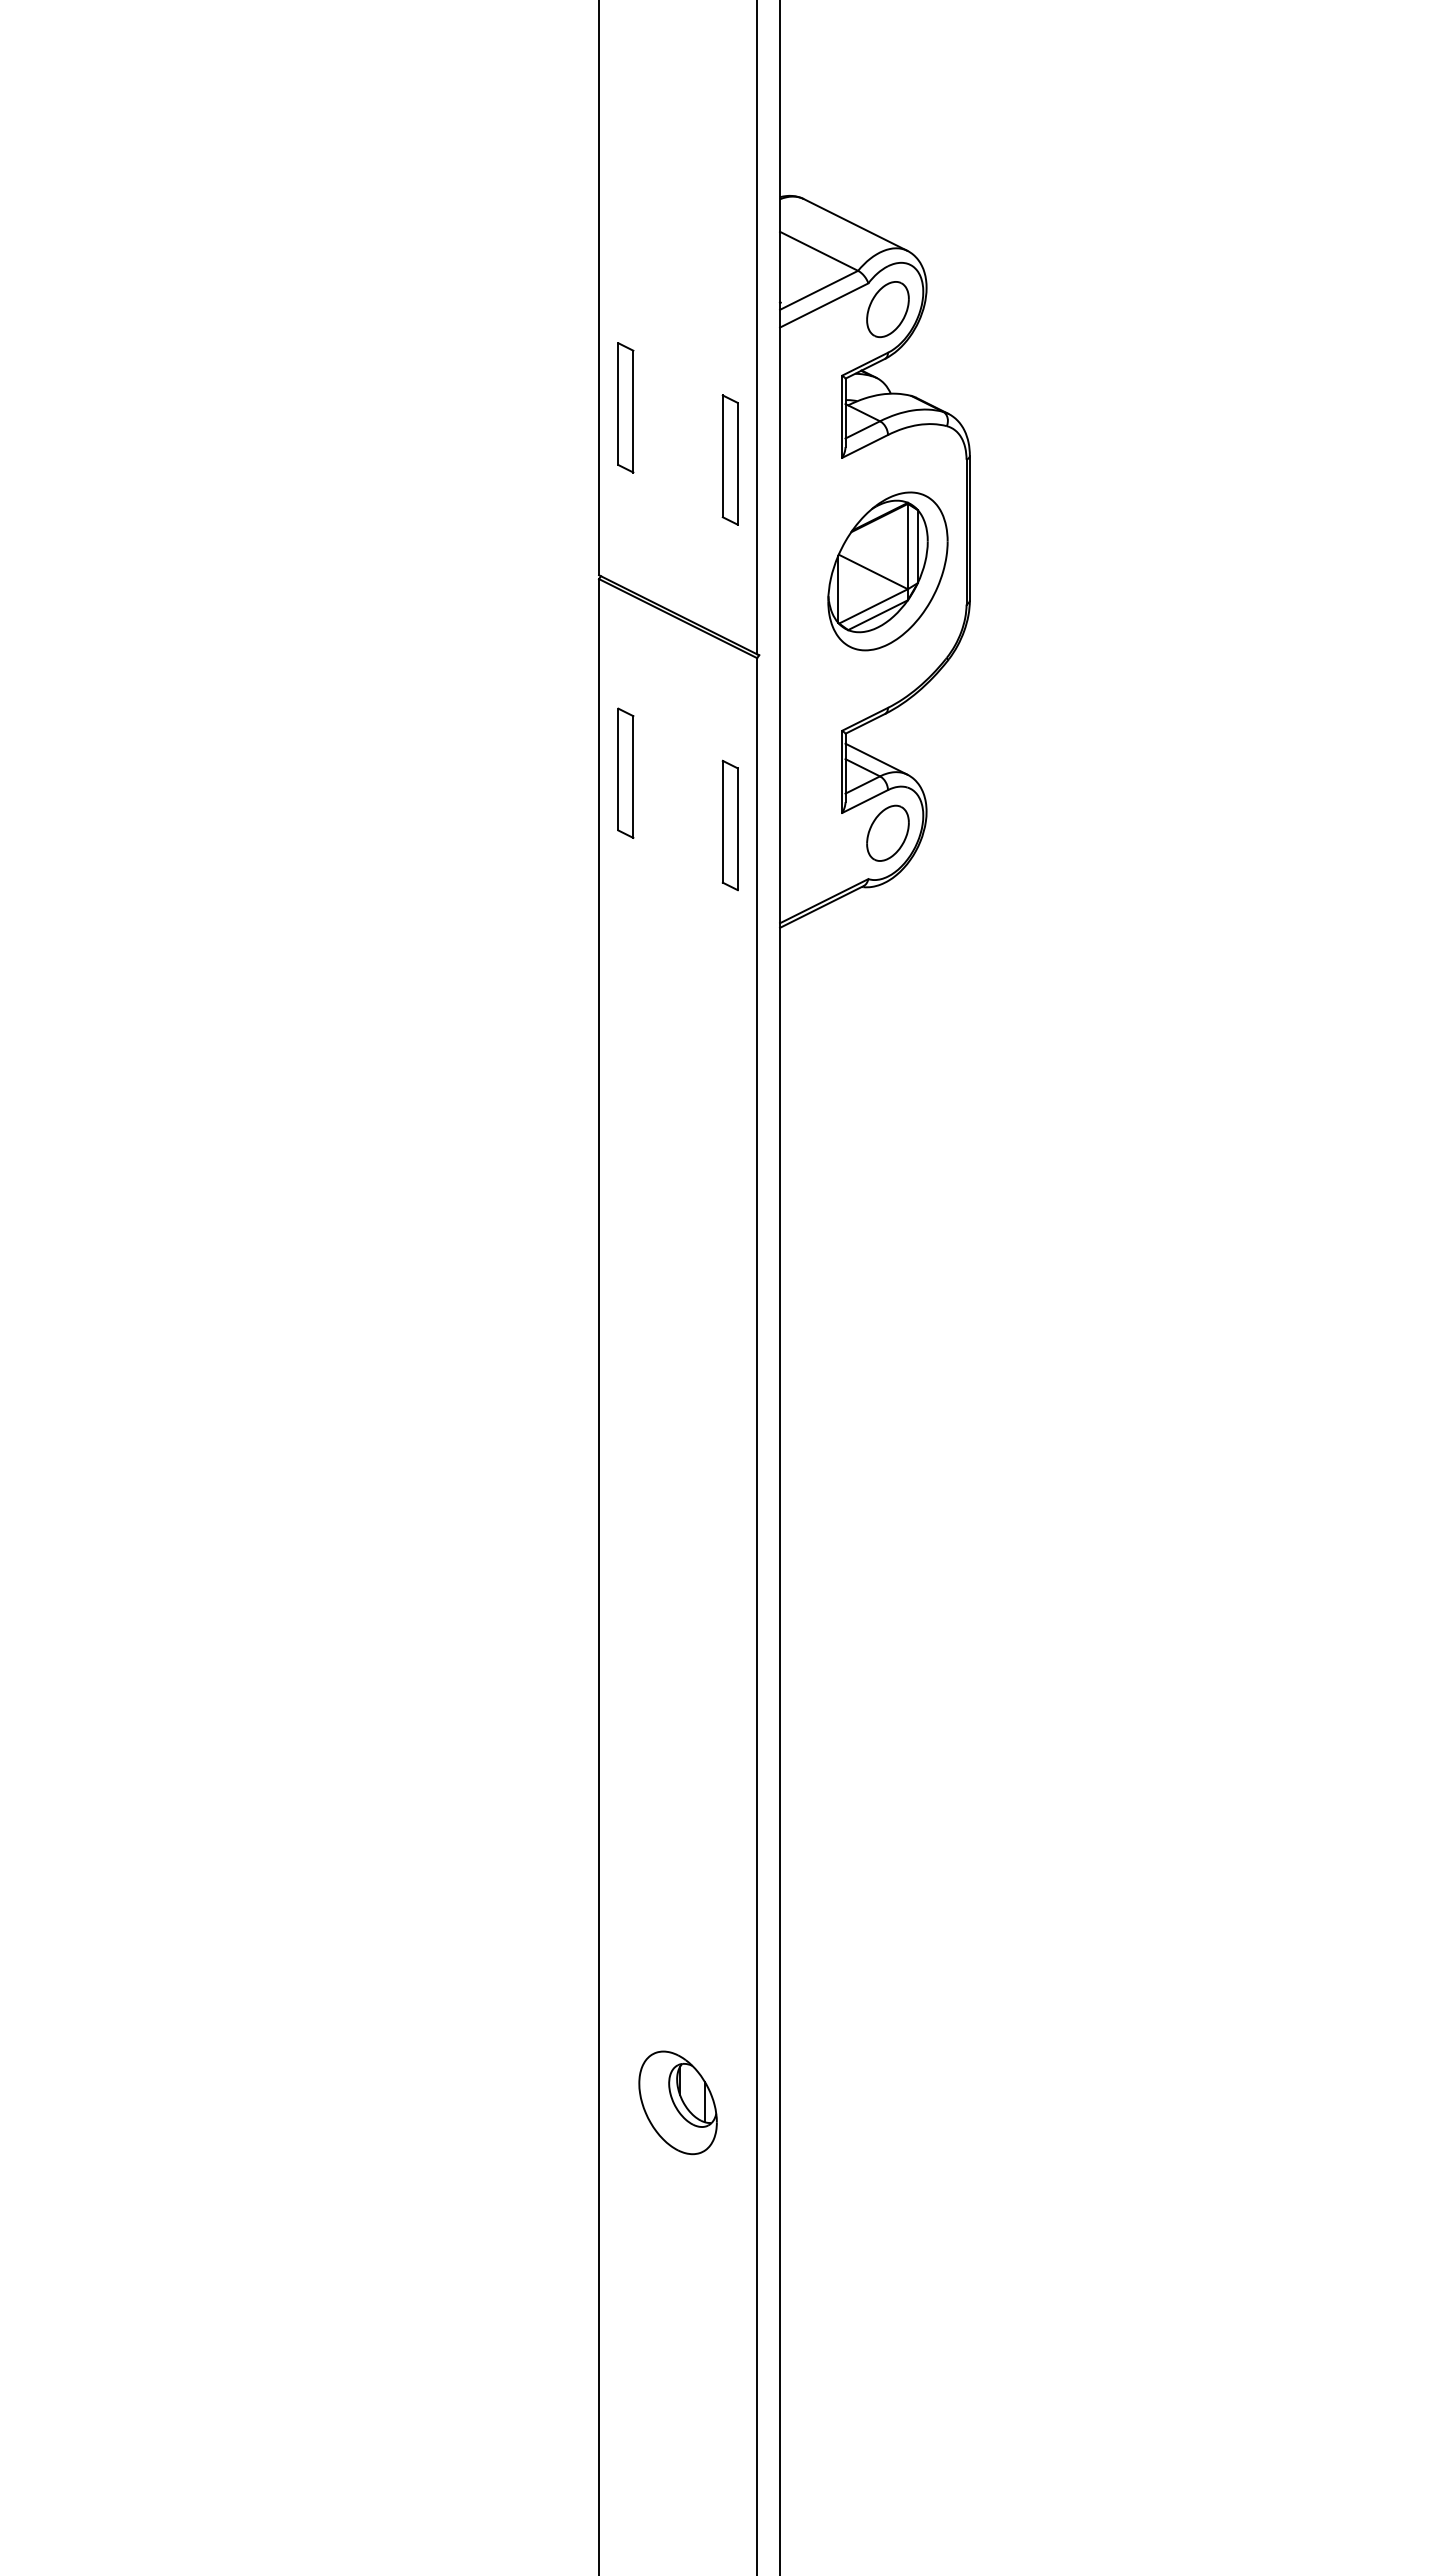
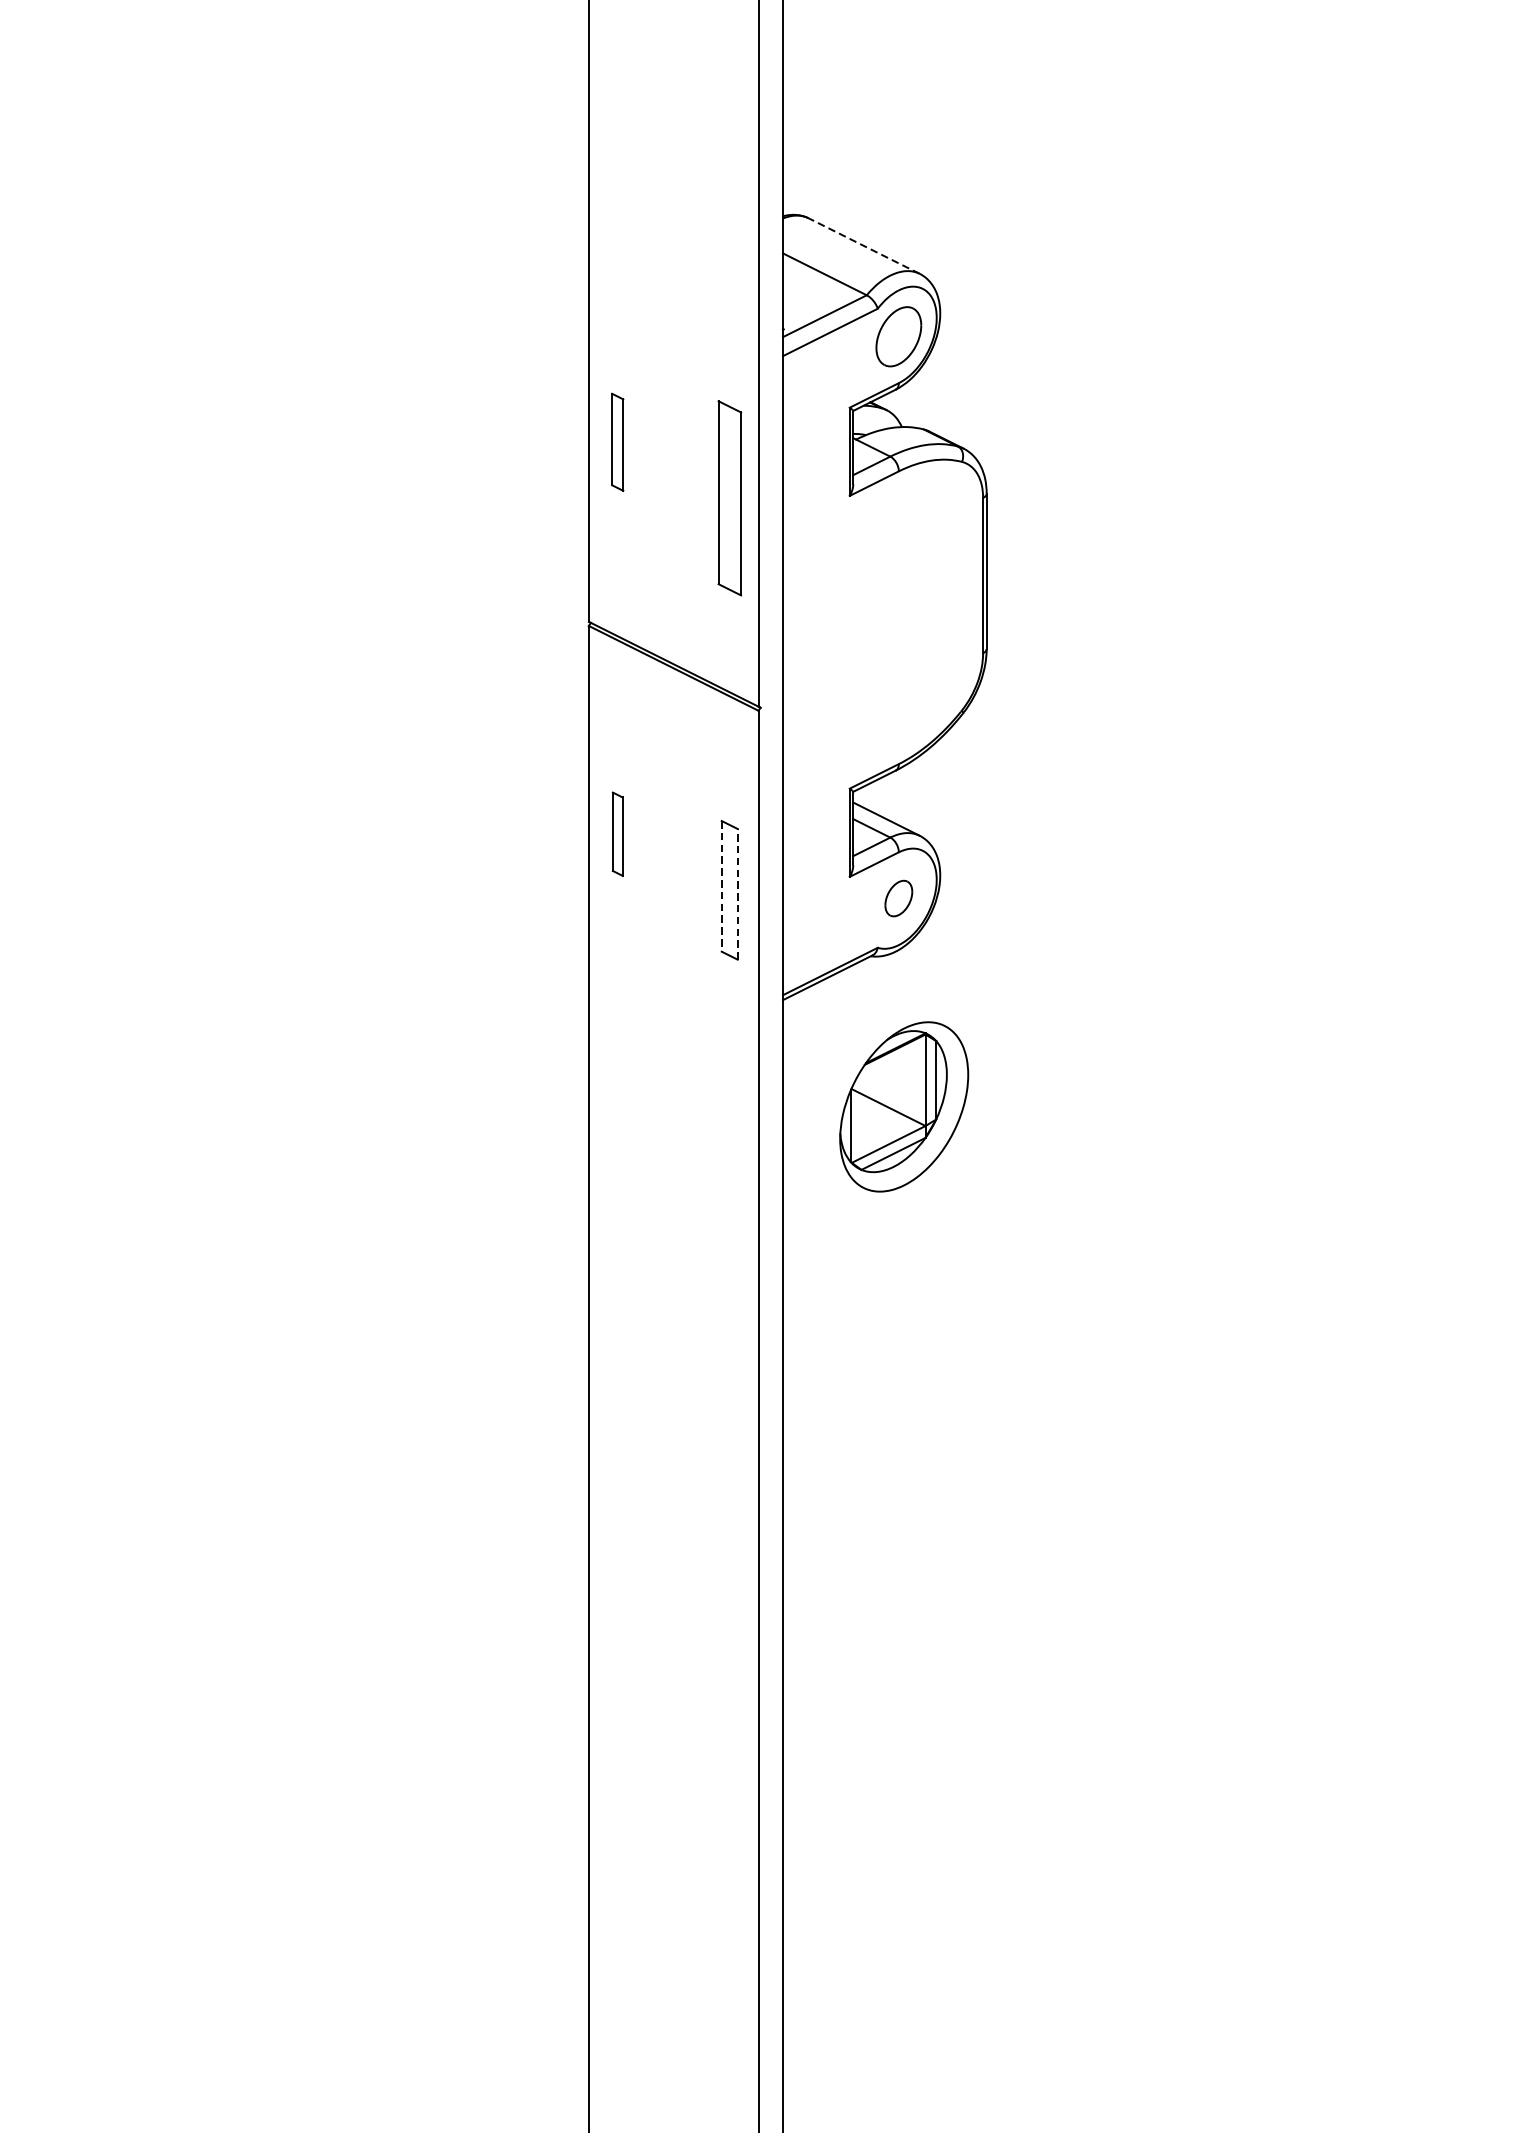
line: (855, 224) -> (863, 245), solid -> dashed
part: (625, 407) -> (617, 441), size x0.7
part: (729, 459) -> (728, 497), size x1.4
part: (887, 571) -> (903, 1107), moved
part: (625, 772) -> (617, 833), size x0.6
line: (722, 821) -> (721, 886), solid -> dashed
line: (737, 829) -> (737, 894), solid -> dashed
part: (887, 832) -> (898, 897), size x0.6

